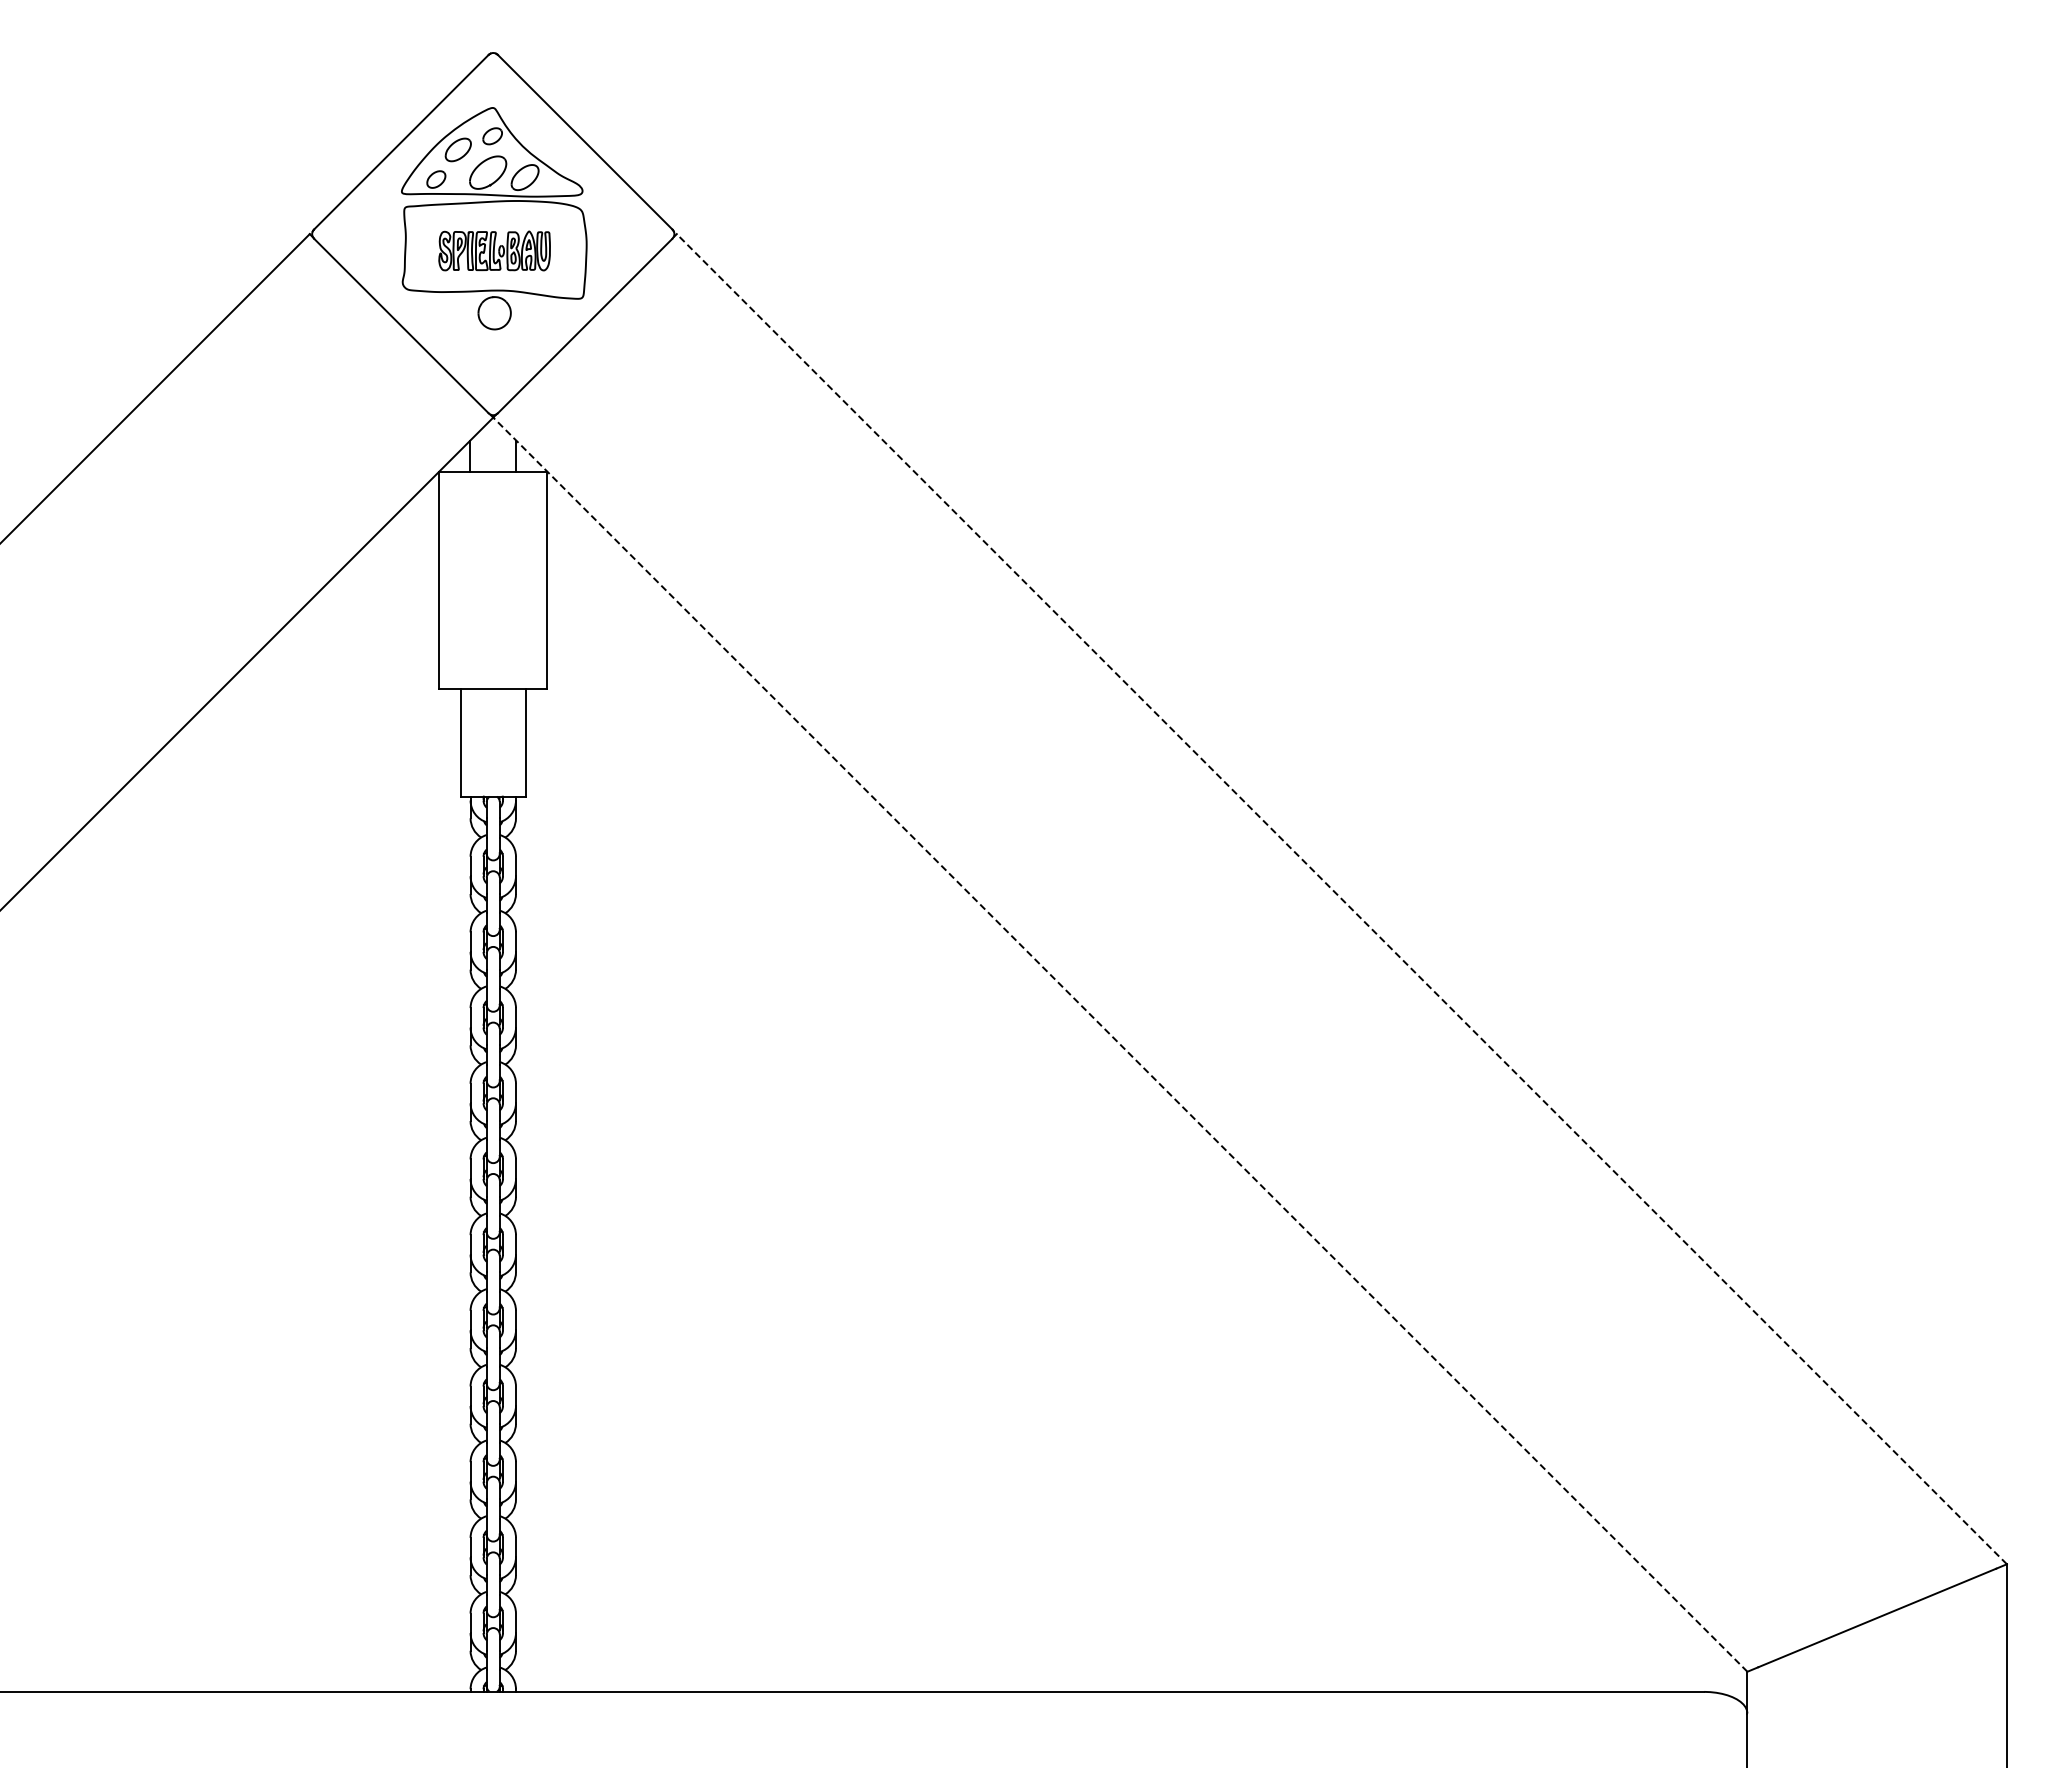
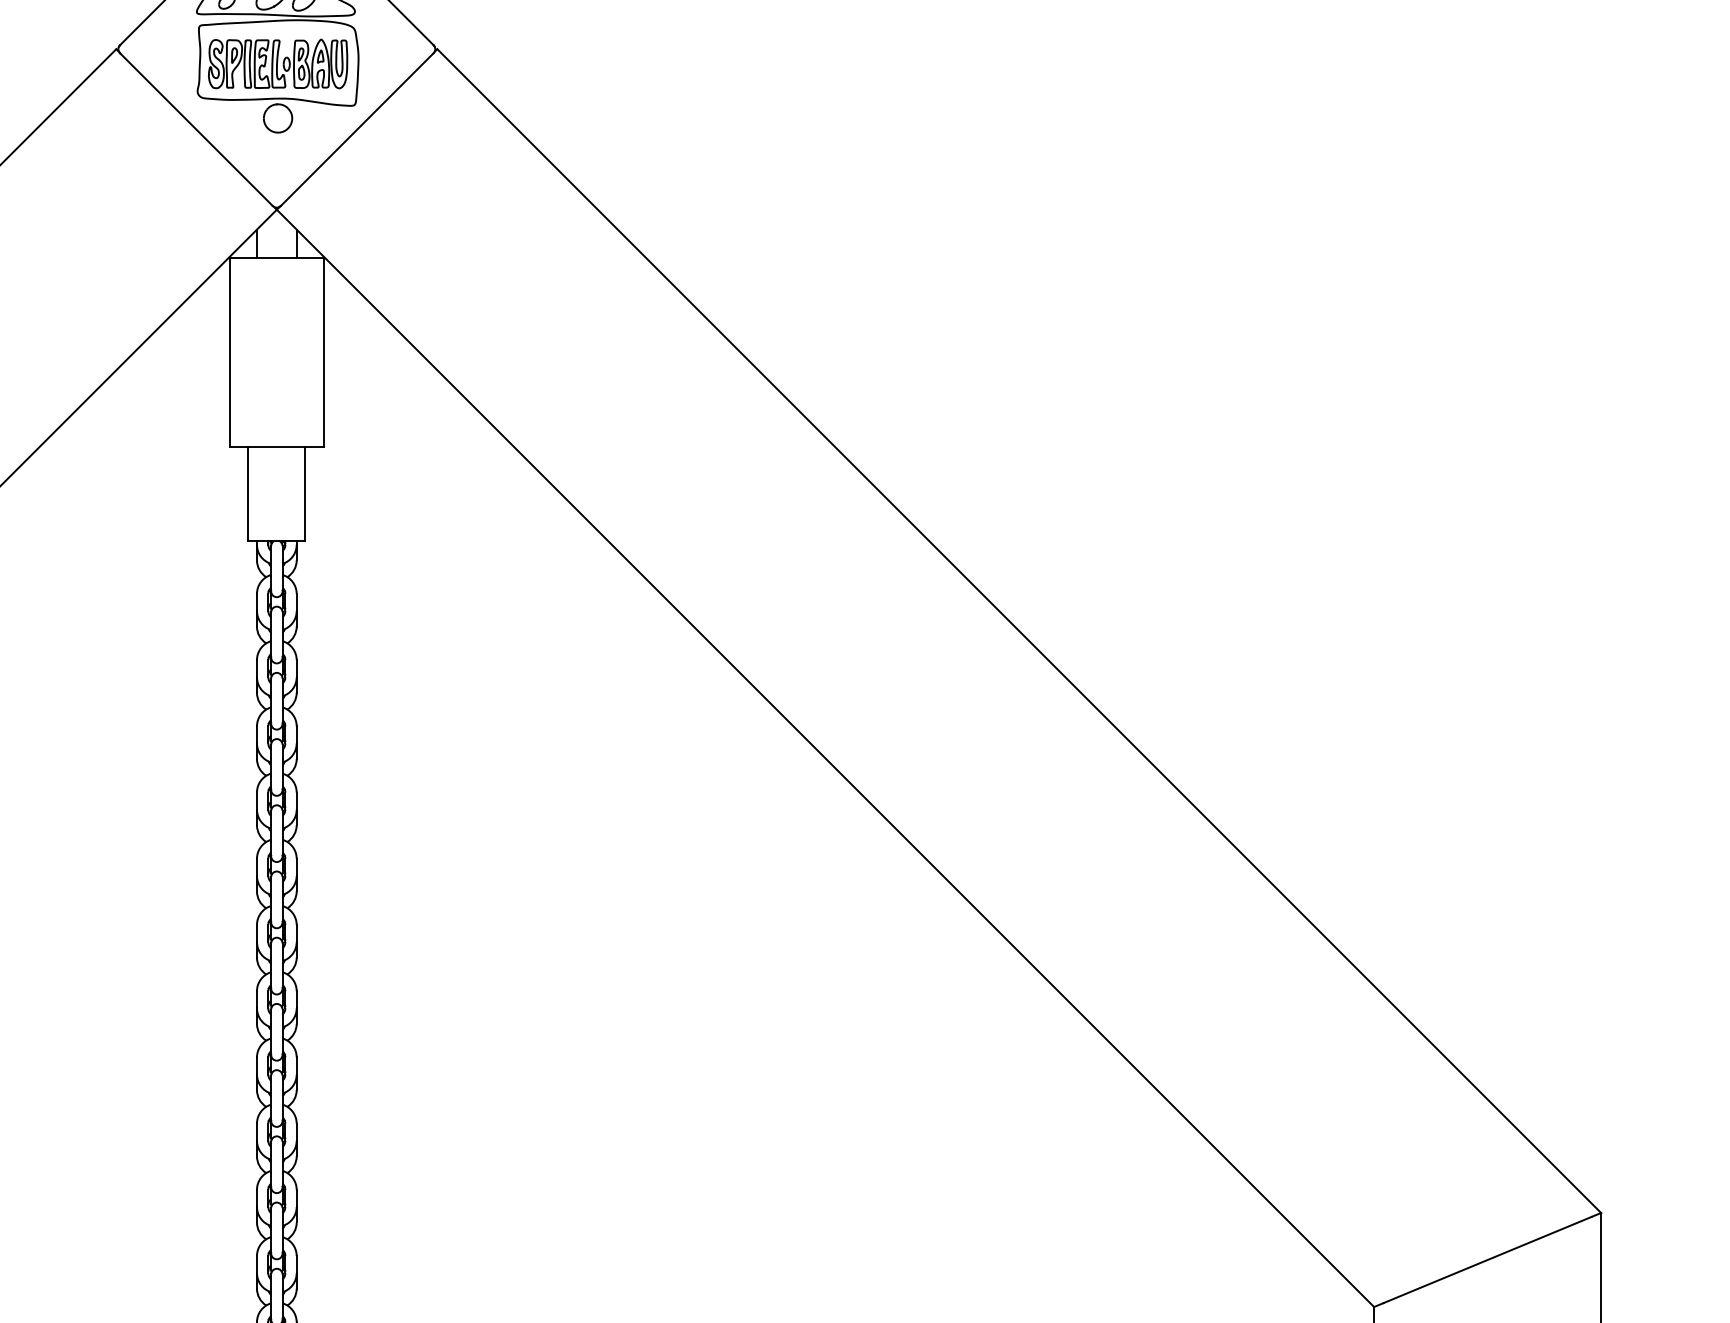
part: (494, 250) -> (277, 63), size x1.43
line: (1341, 899) -> (1018, 631), dashed -> solid
line: (1120, 1044) -> (825, 758), dashed -> solid

